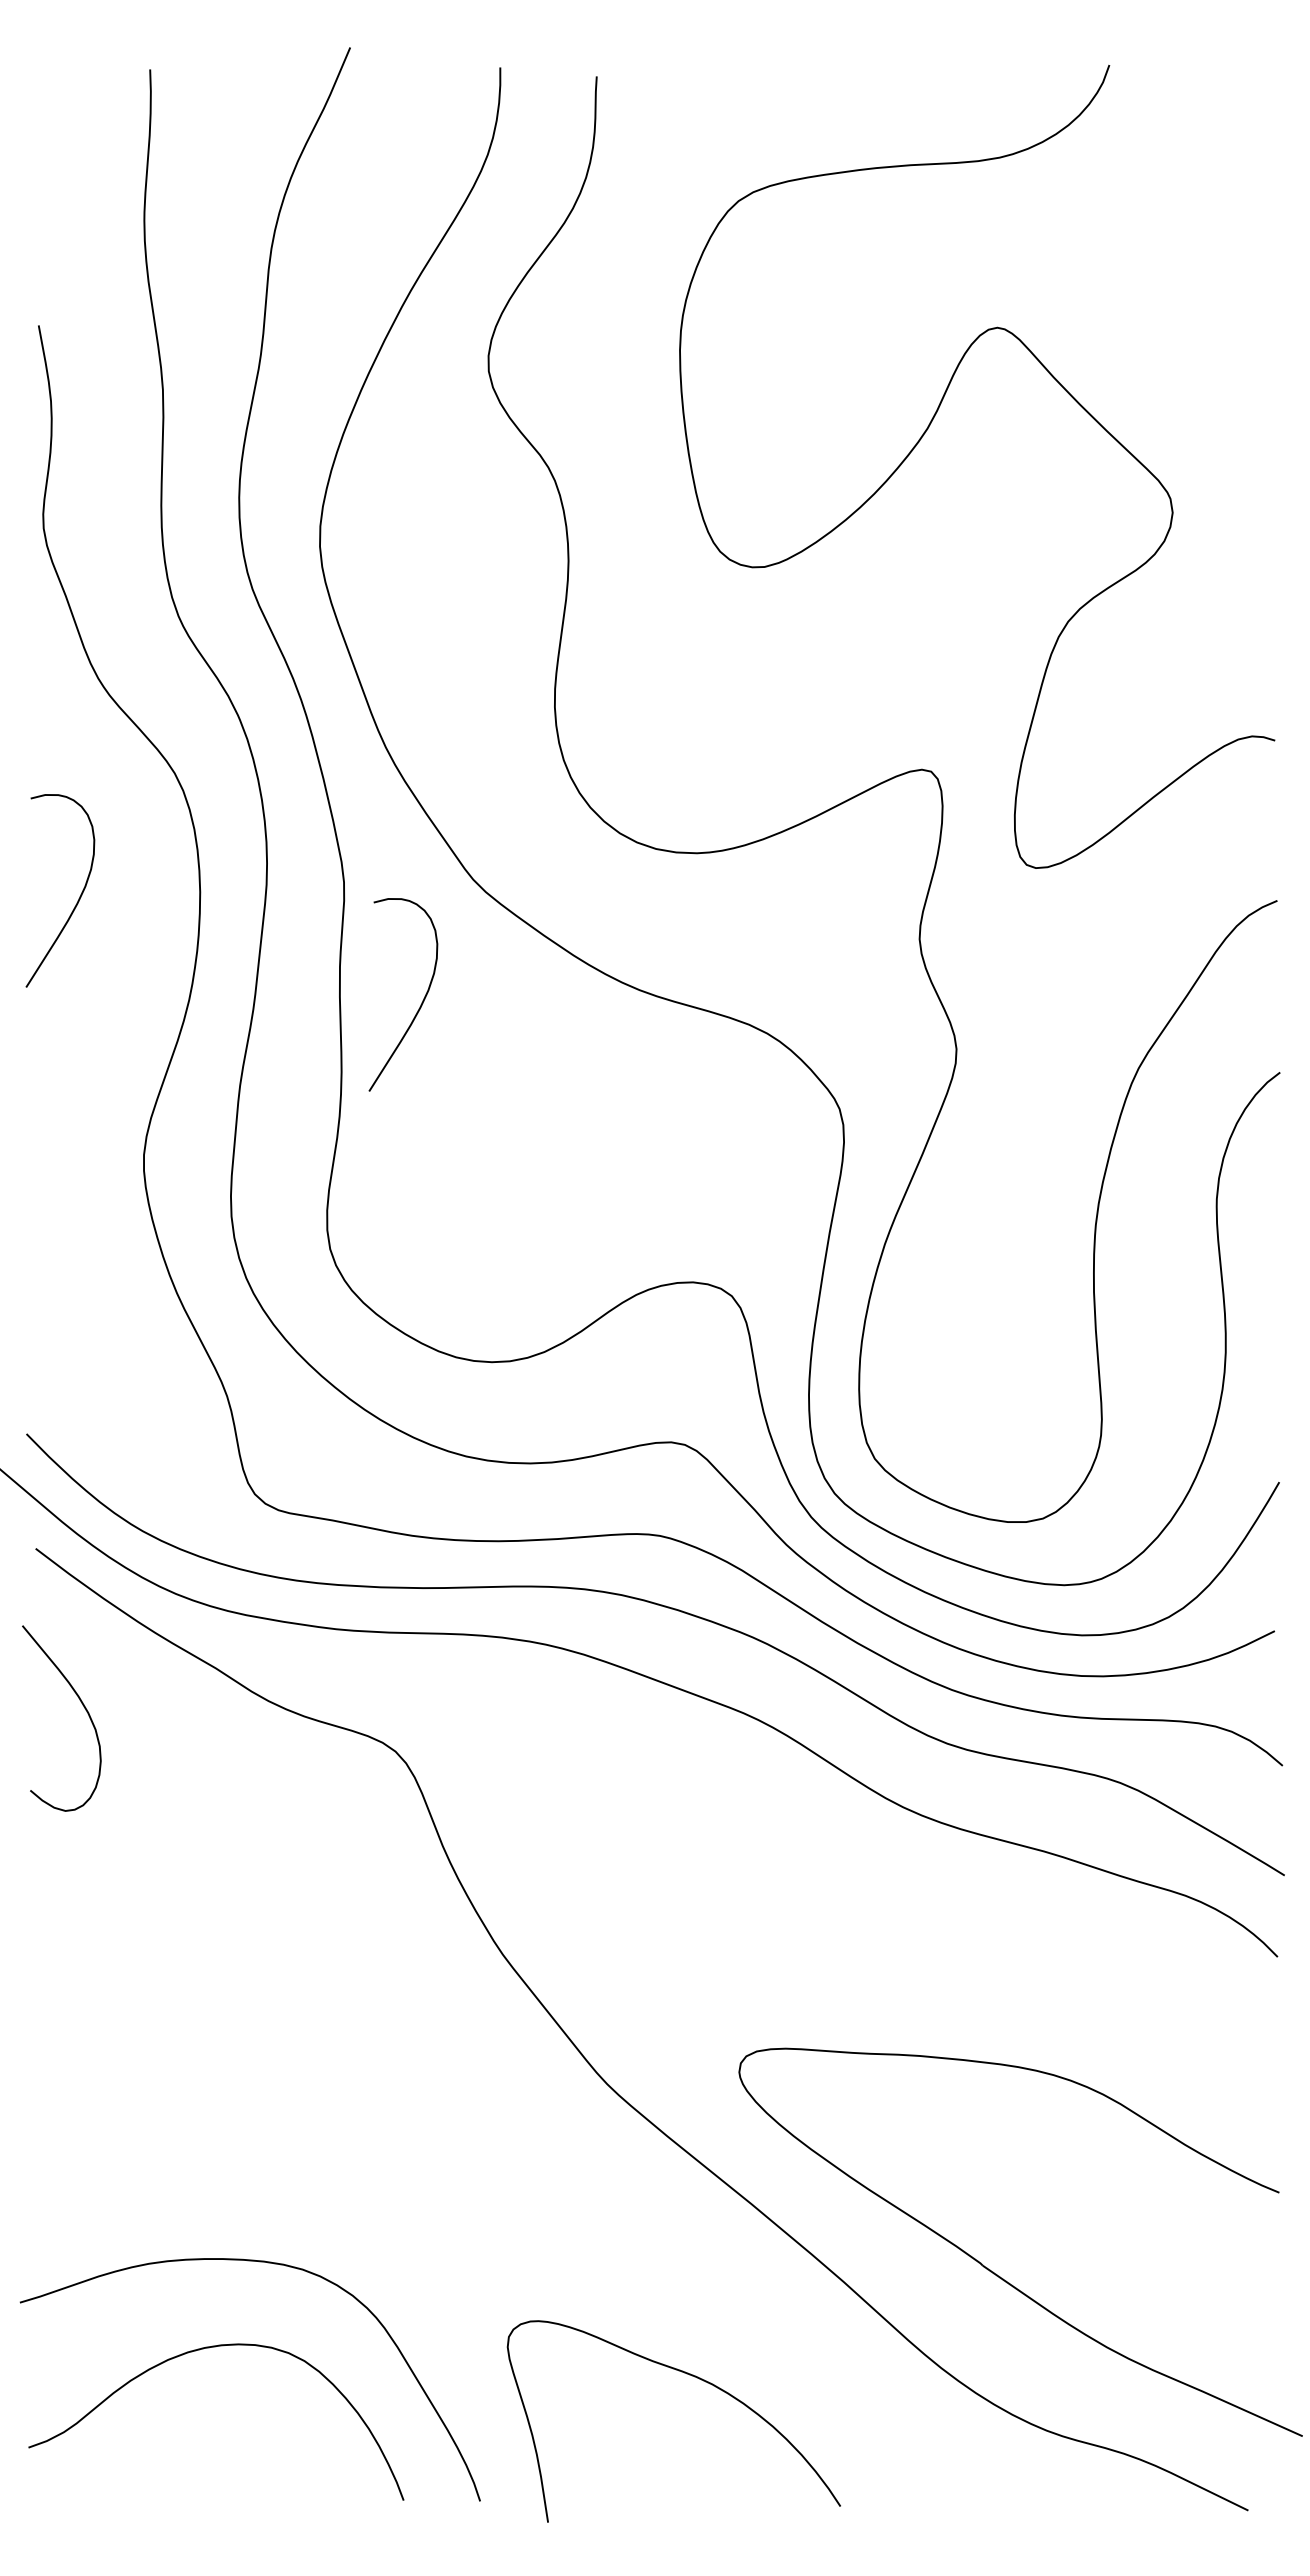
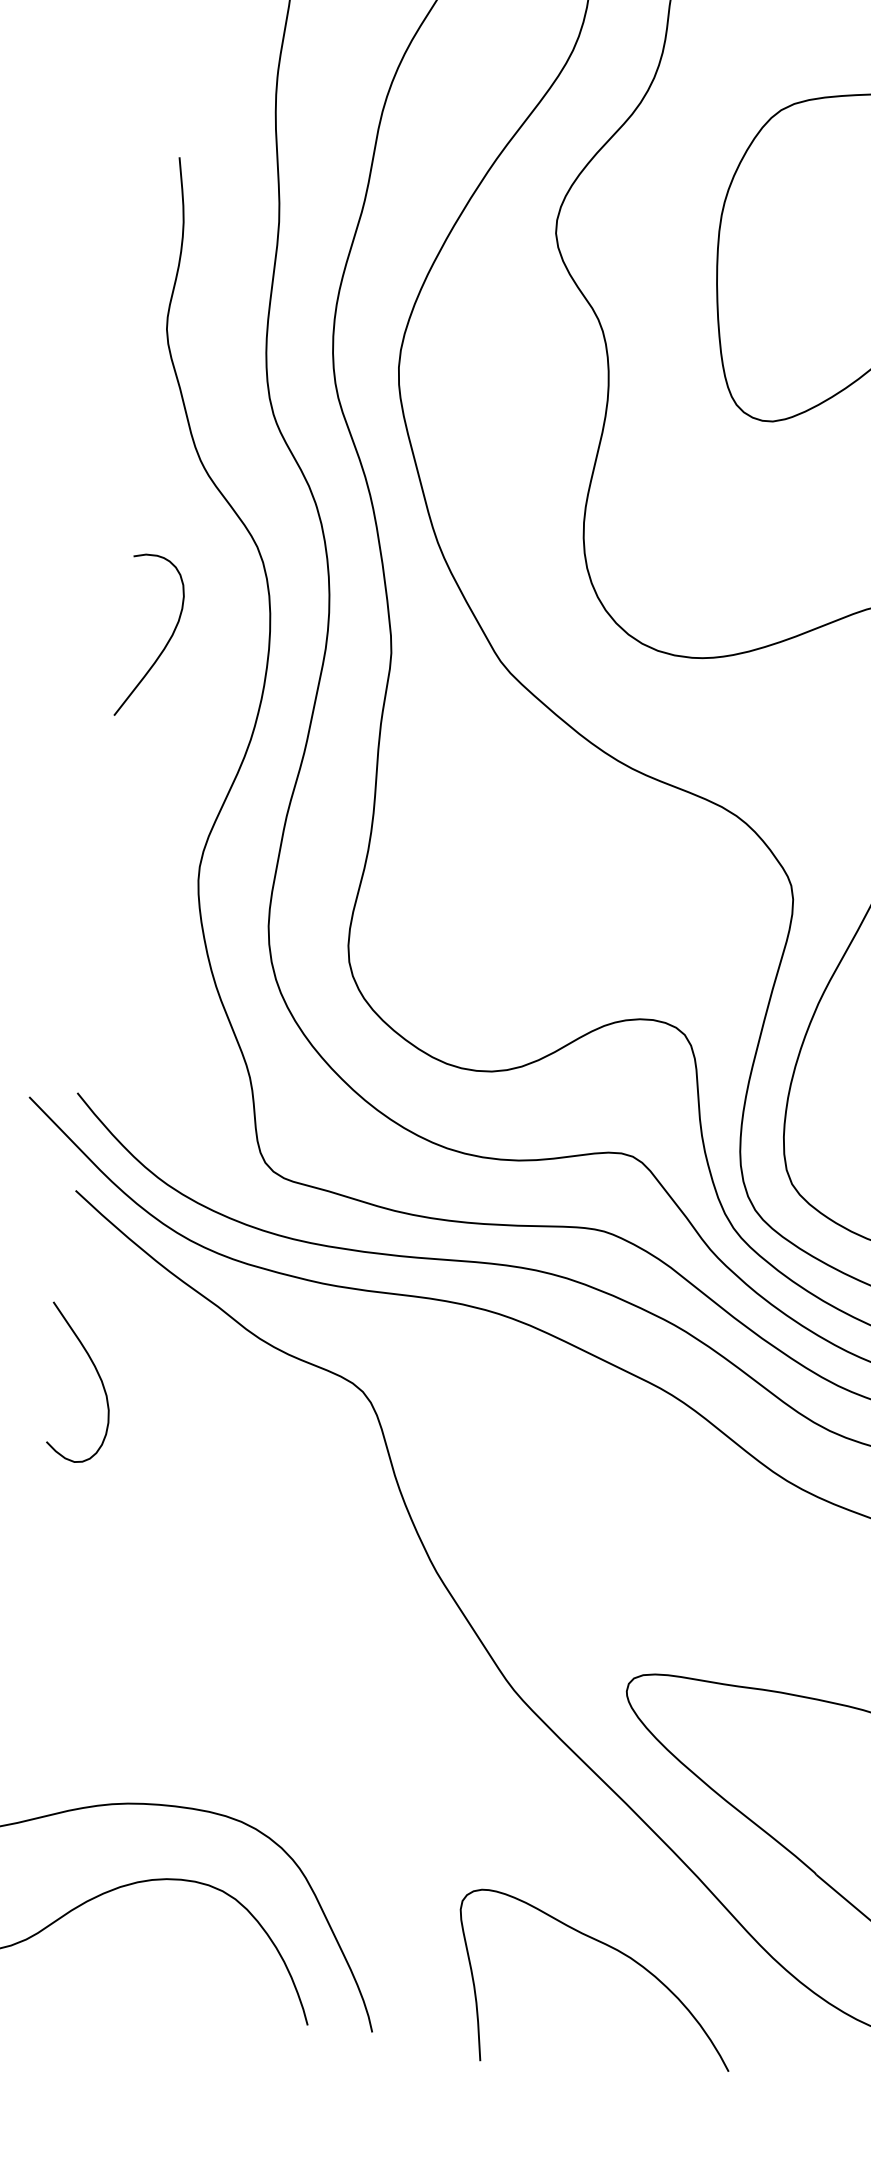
curve: (421, 1002) -> (446, 761), removed
curve: (82, 1705) -> (97, 1374), moved
curve: (689, 2375) -> (611, 1948), moved

